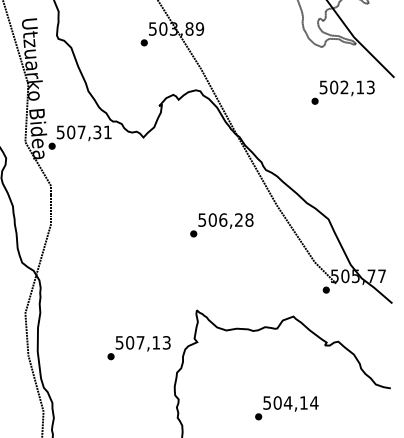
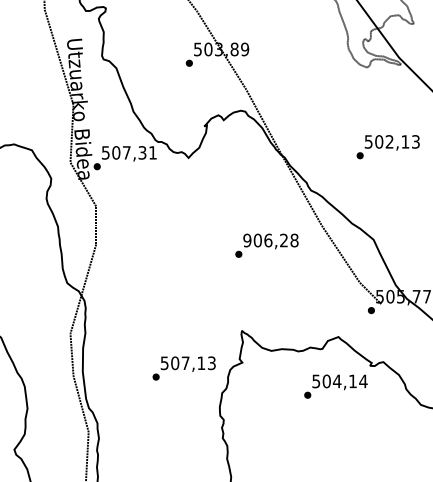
text: (342, 93) -> (387, 147), moved
text: (202, 219) -> (247, 239), 506,28 -> 906,28
text: (286, 408) -> (335, 386), moved

